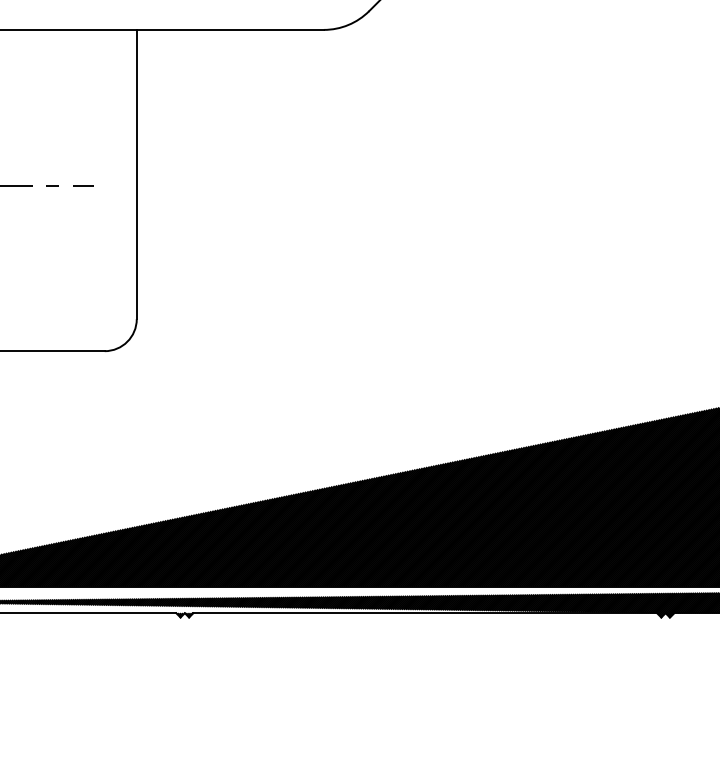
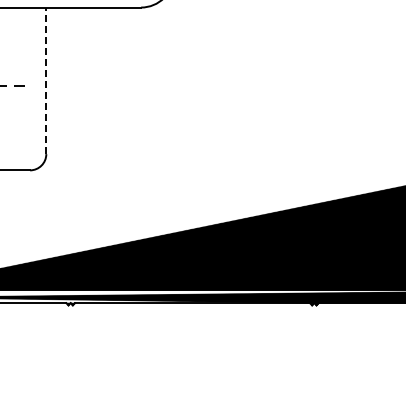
line: (137, 173) -> (46, 80), solid -> dashed

